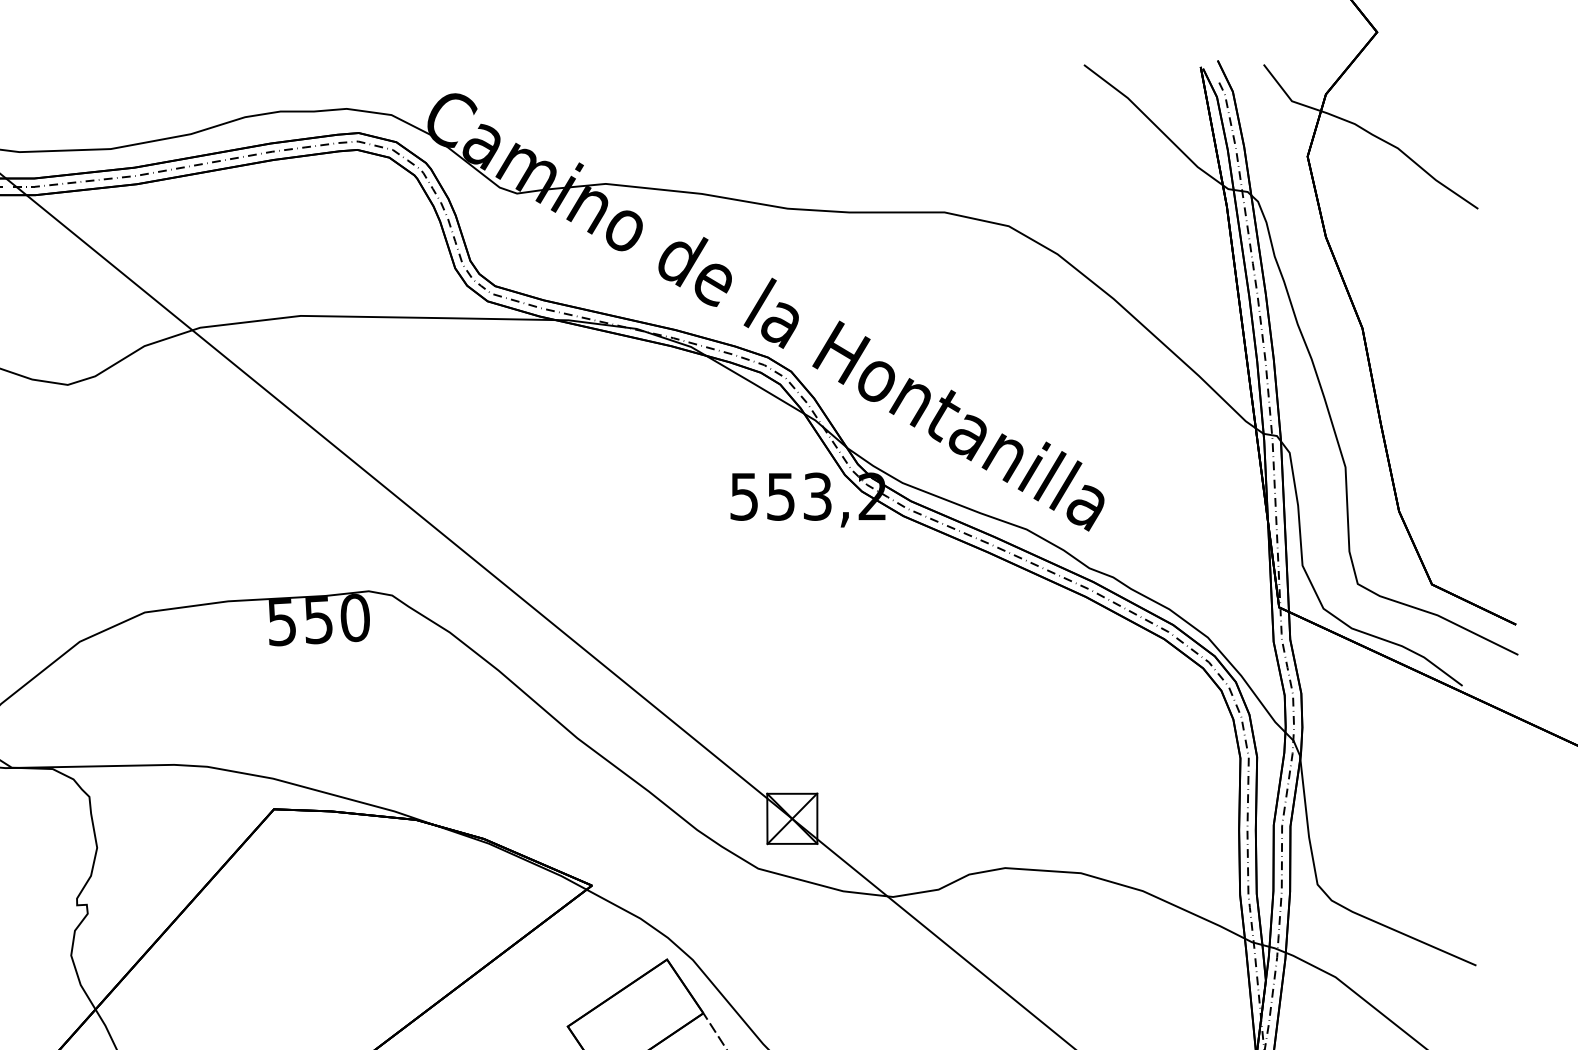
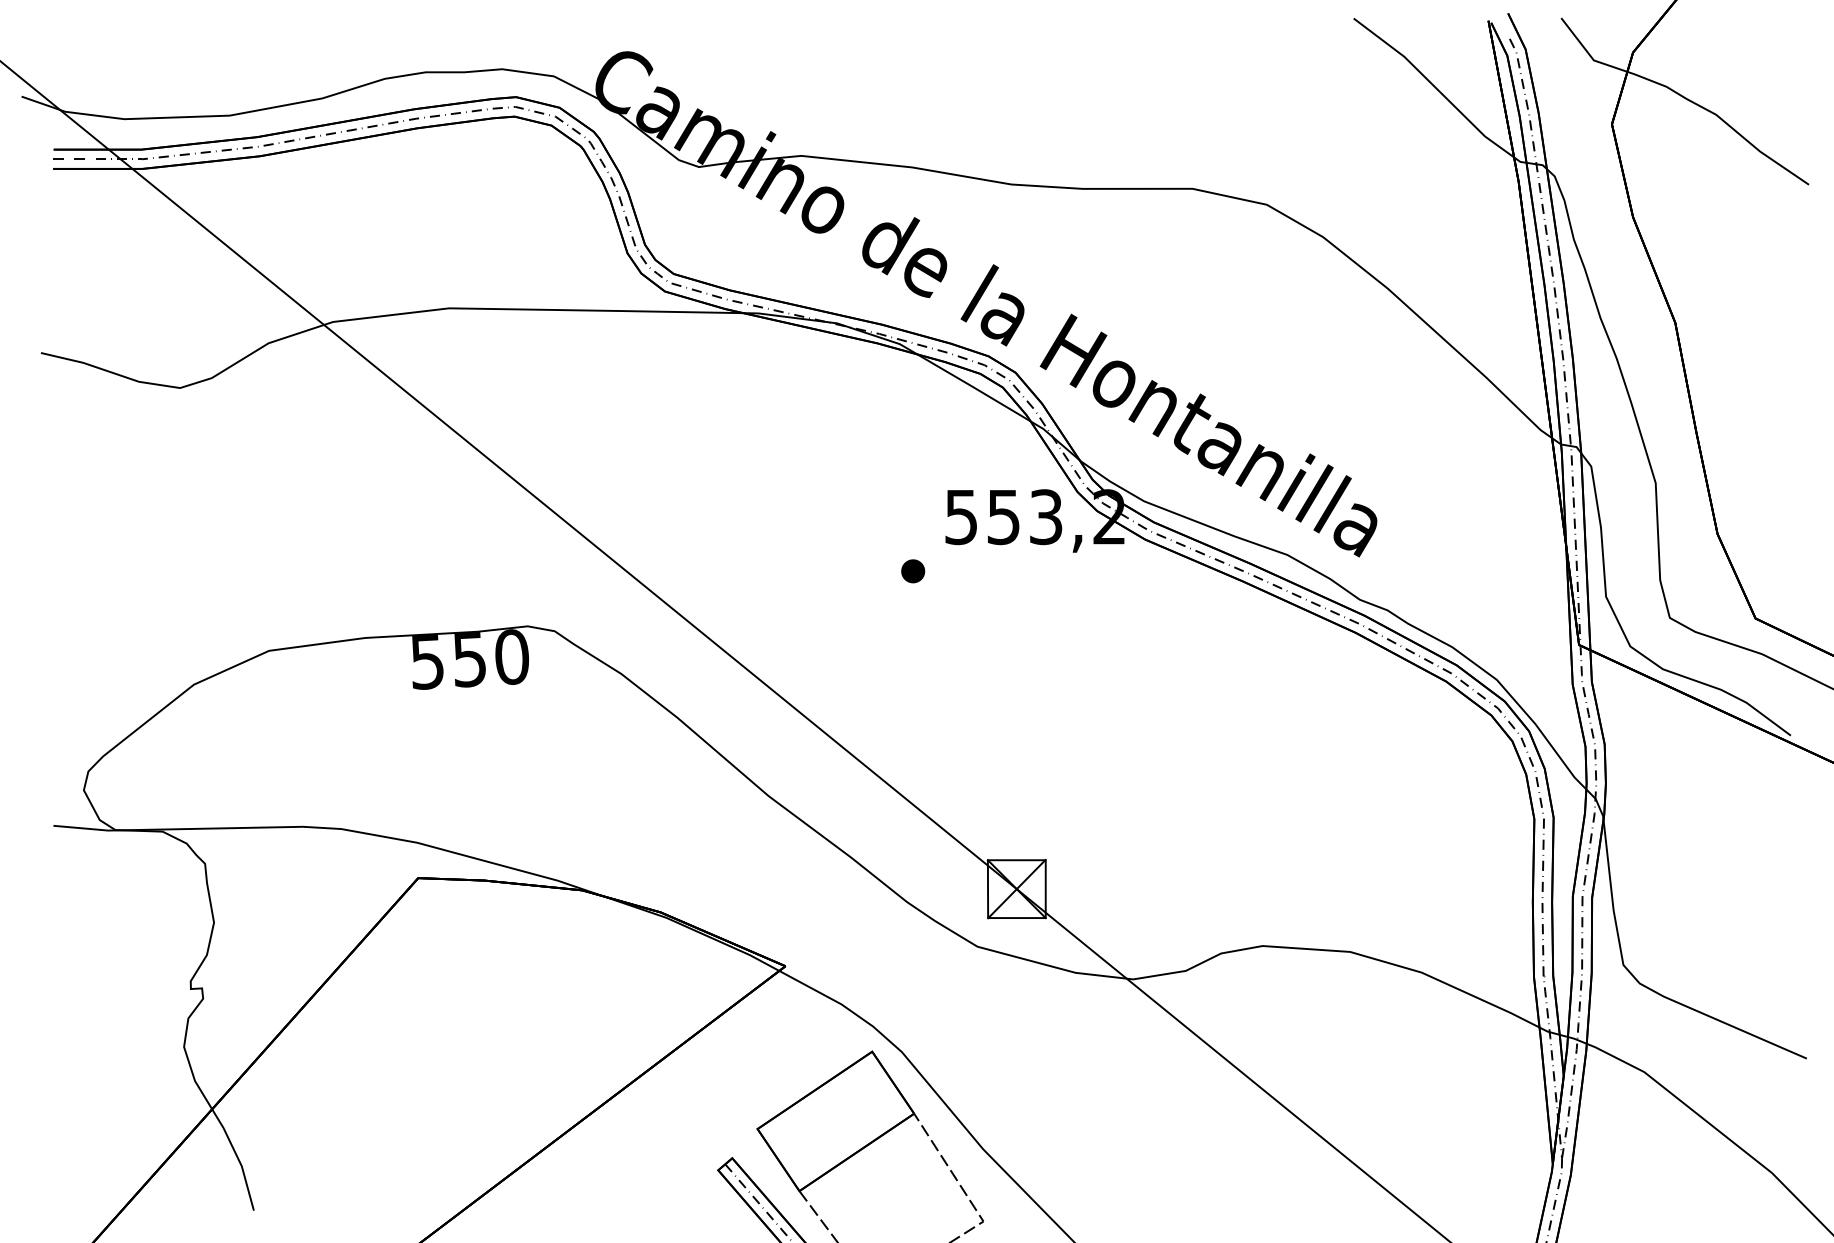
part: (702, 543) -> (913, 571), added

